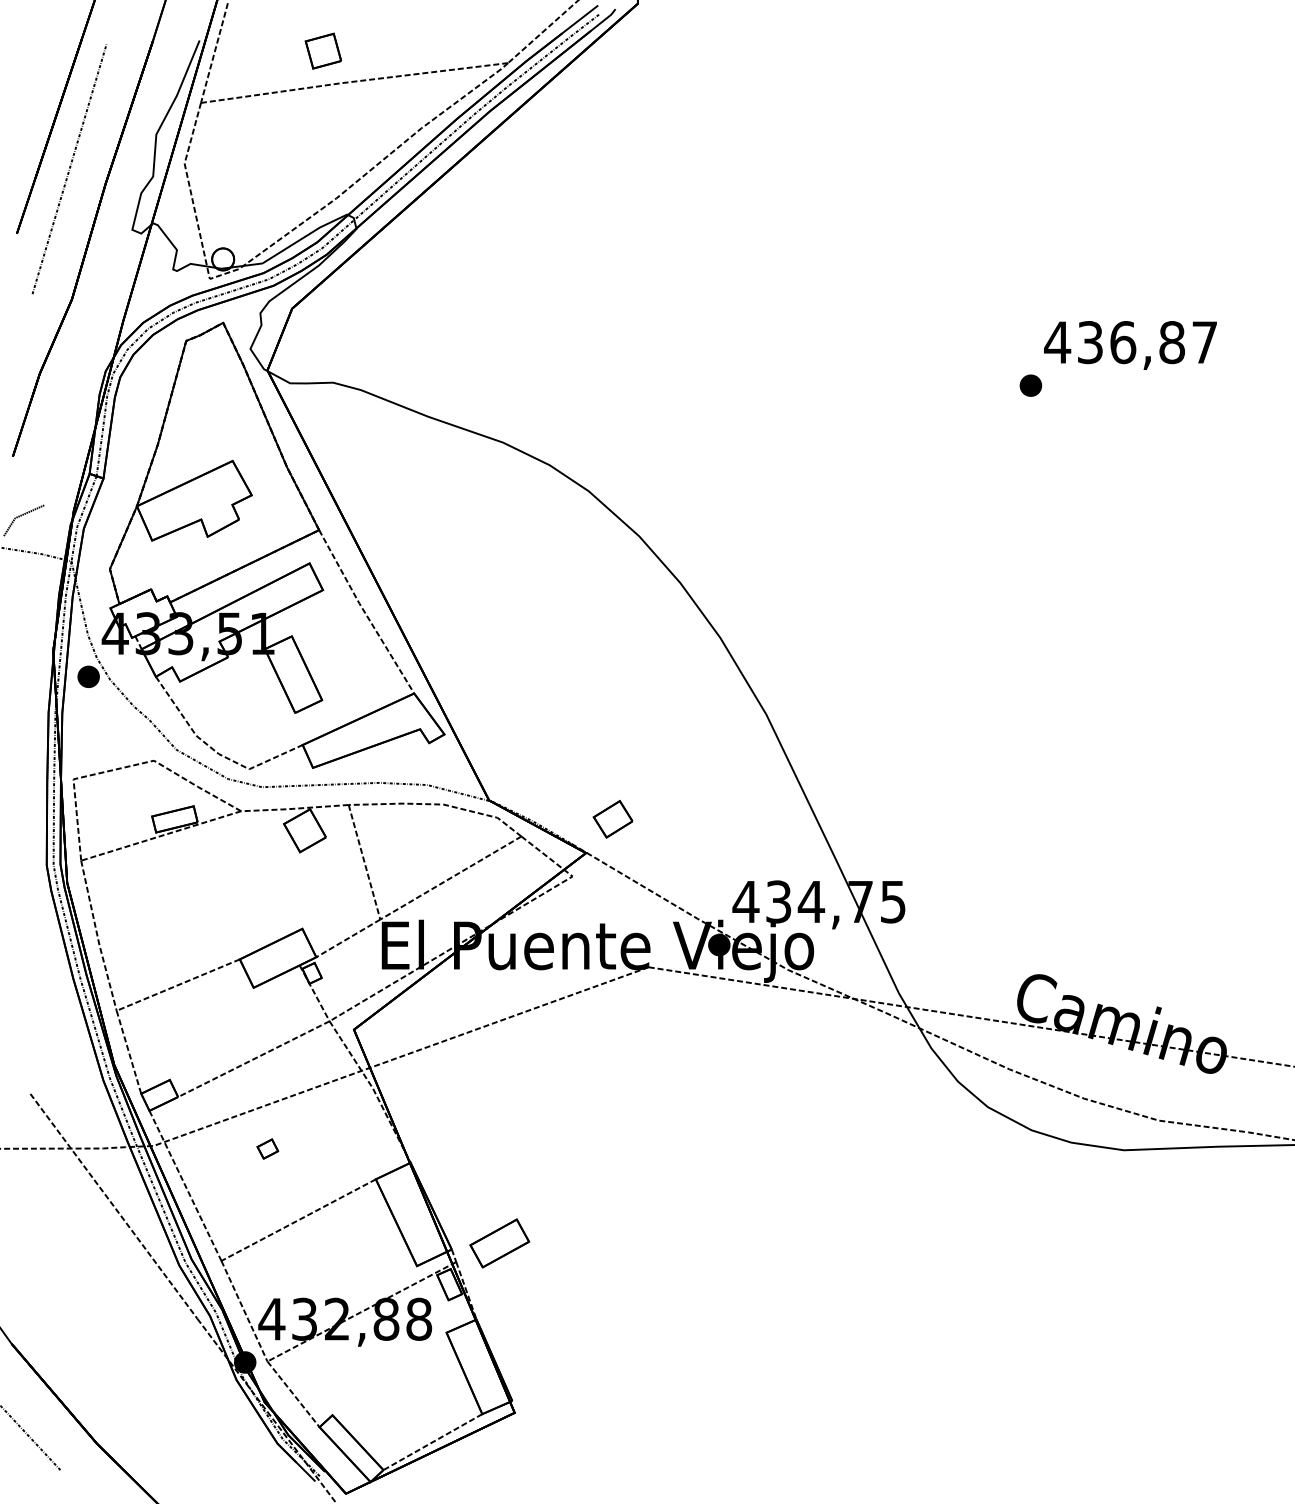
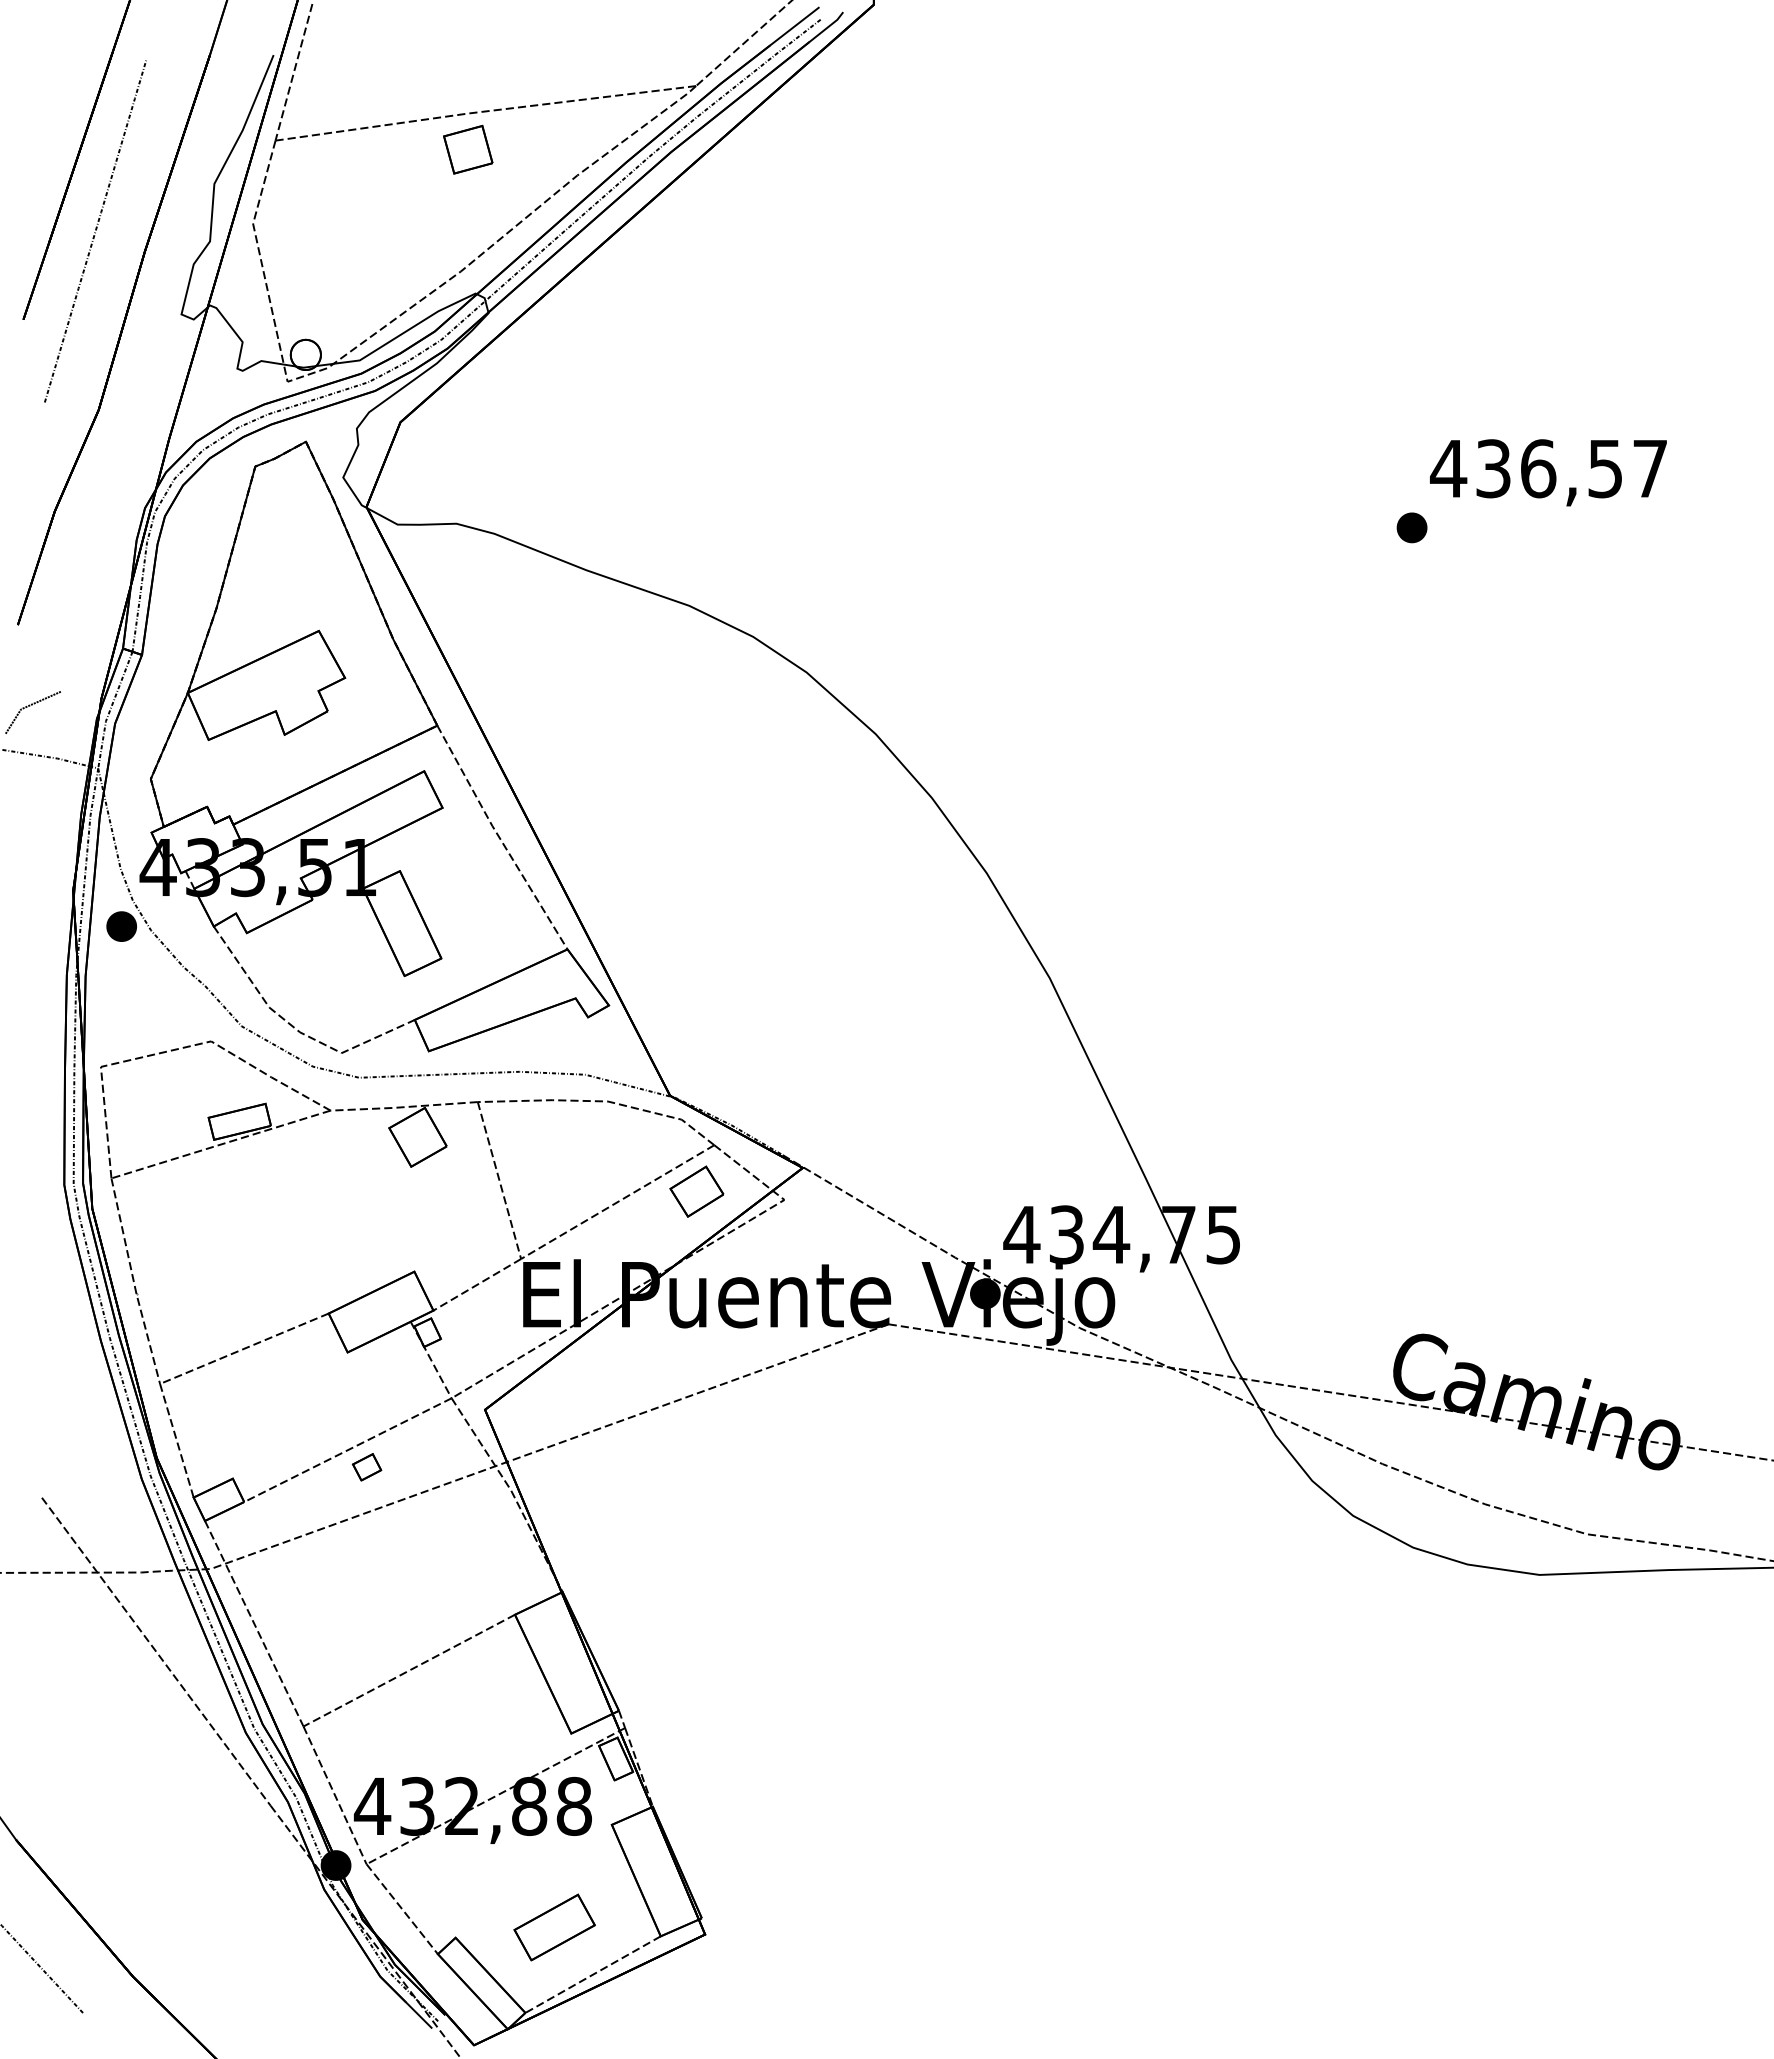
part: (323, 51) -> (468, 149), moved
text: (1172, 342) -> (1605, 468), 436,87 -> 436,57
part: (612, 819) -> (696, 1191), moved
part: (267, 1149) -> (366, 1467), moved
part: (499, 1243) -> (554, 1927), moved

